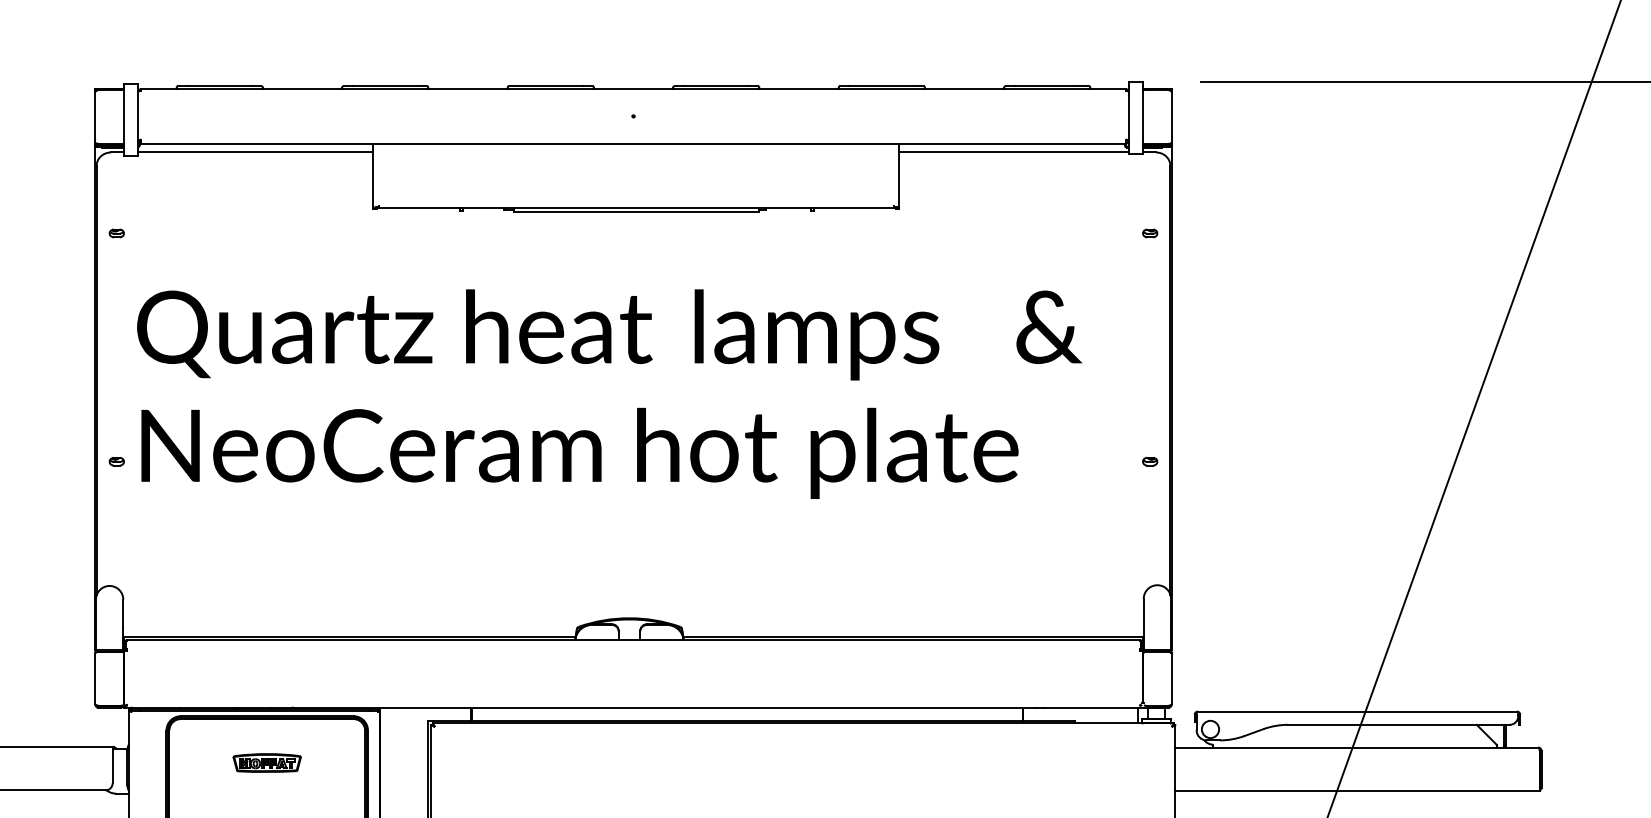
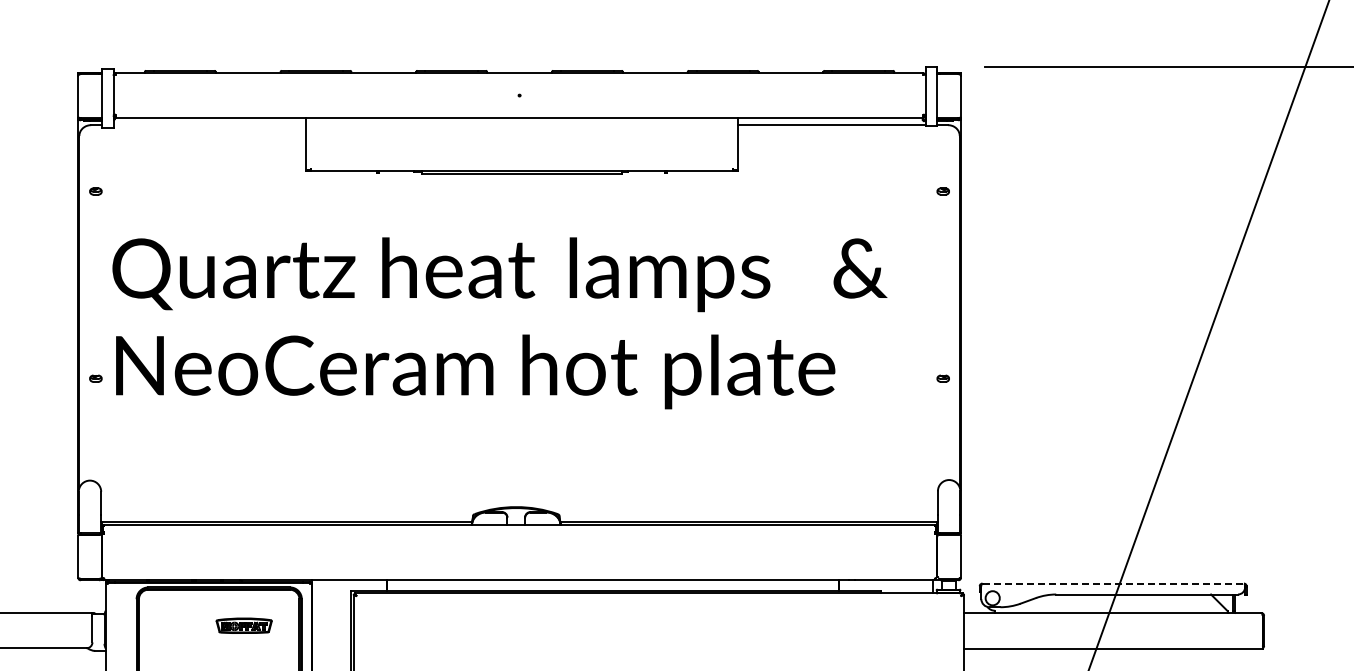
line: (255, 152) -> (209, 125), removed
line: (1357, 711) -> (1113, 583), solid -> dashed
part: (266, 762) -> (243, 625), moved

